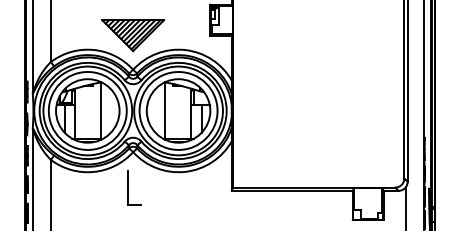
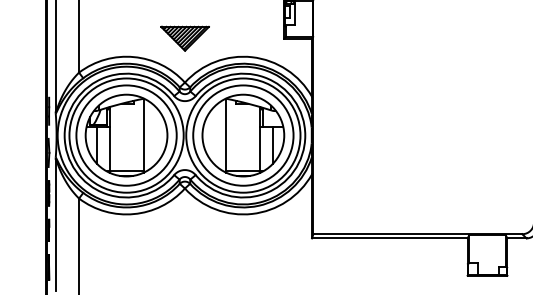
part: (133, 35) -> (185, 38), size x0.6
part: (134, 187) -> (186, 234), removed

